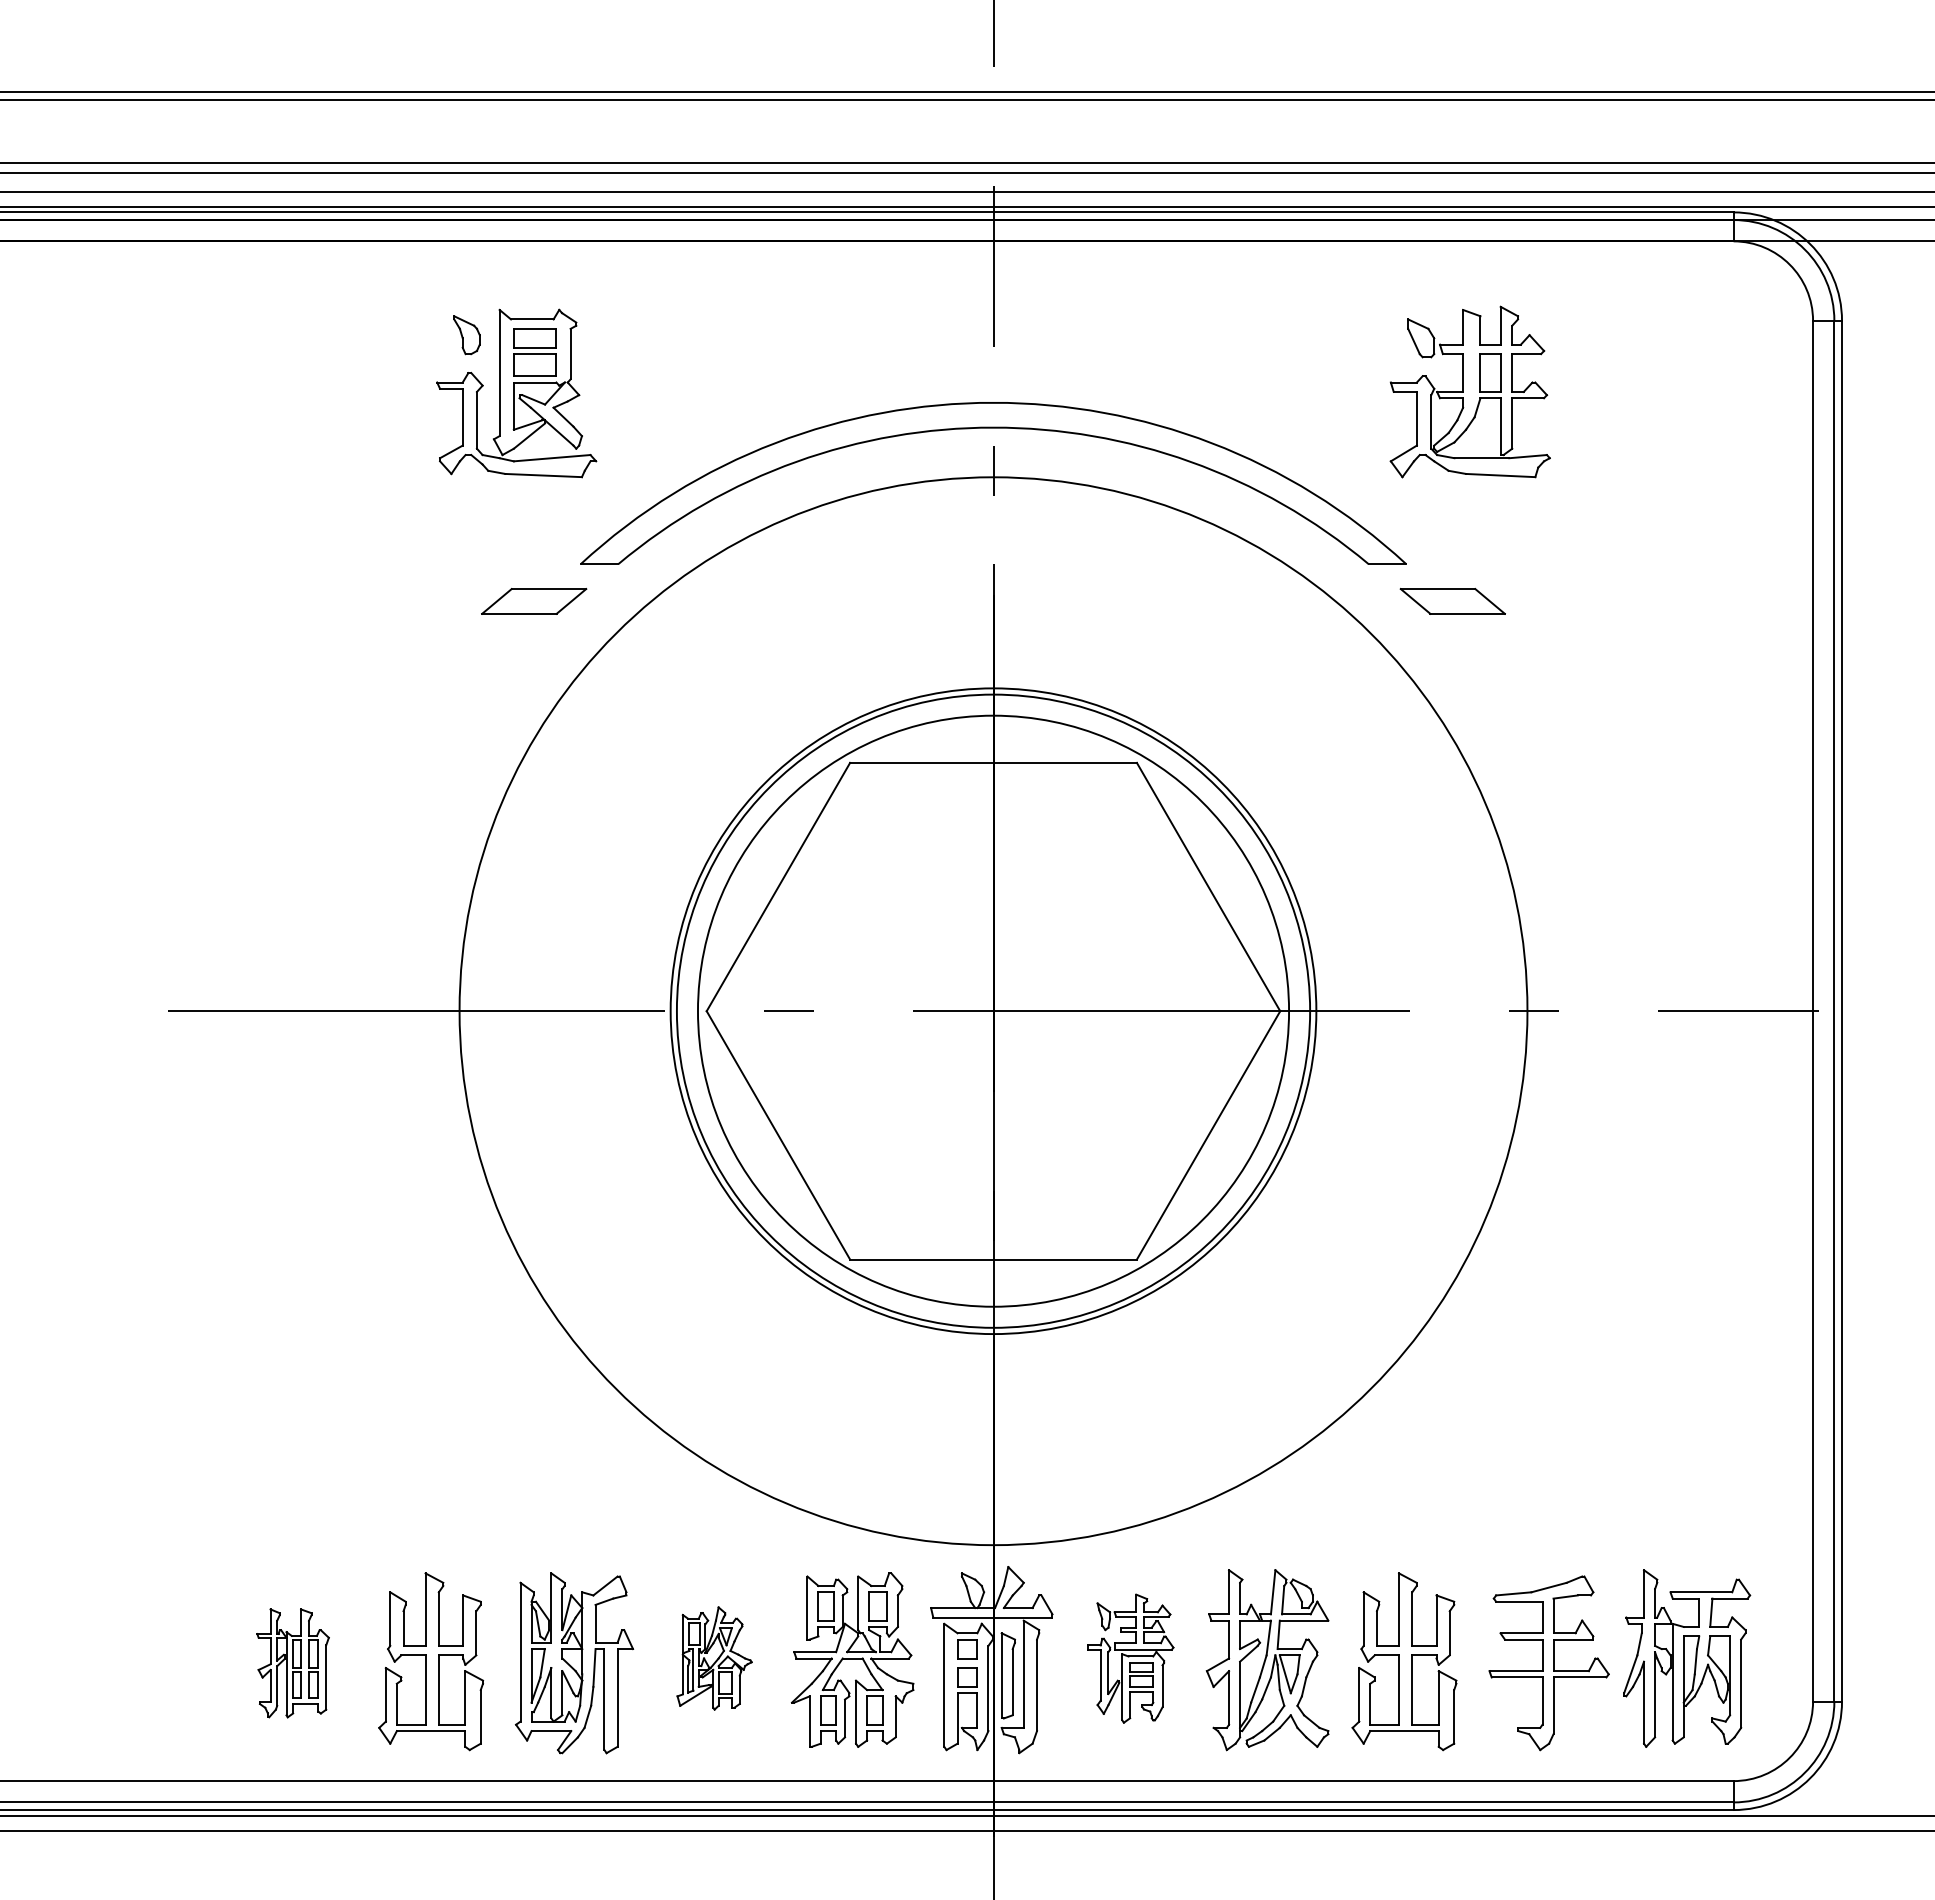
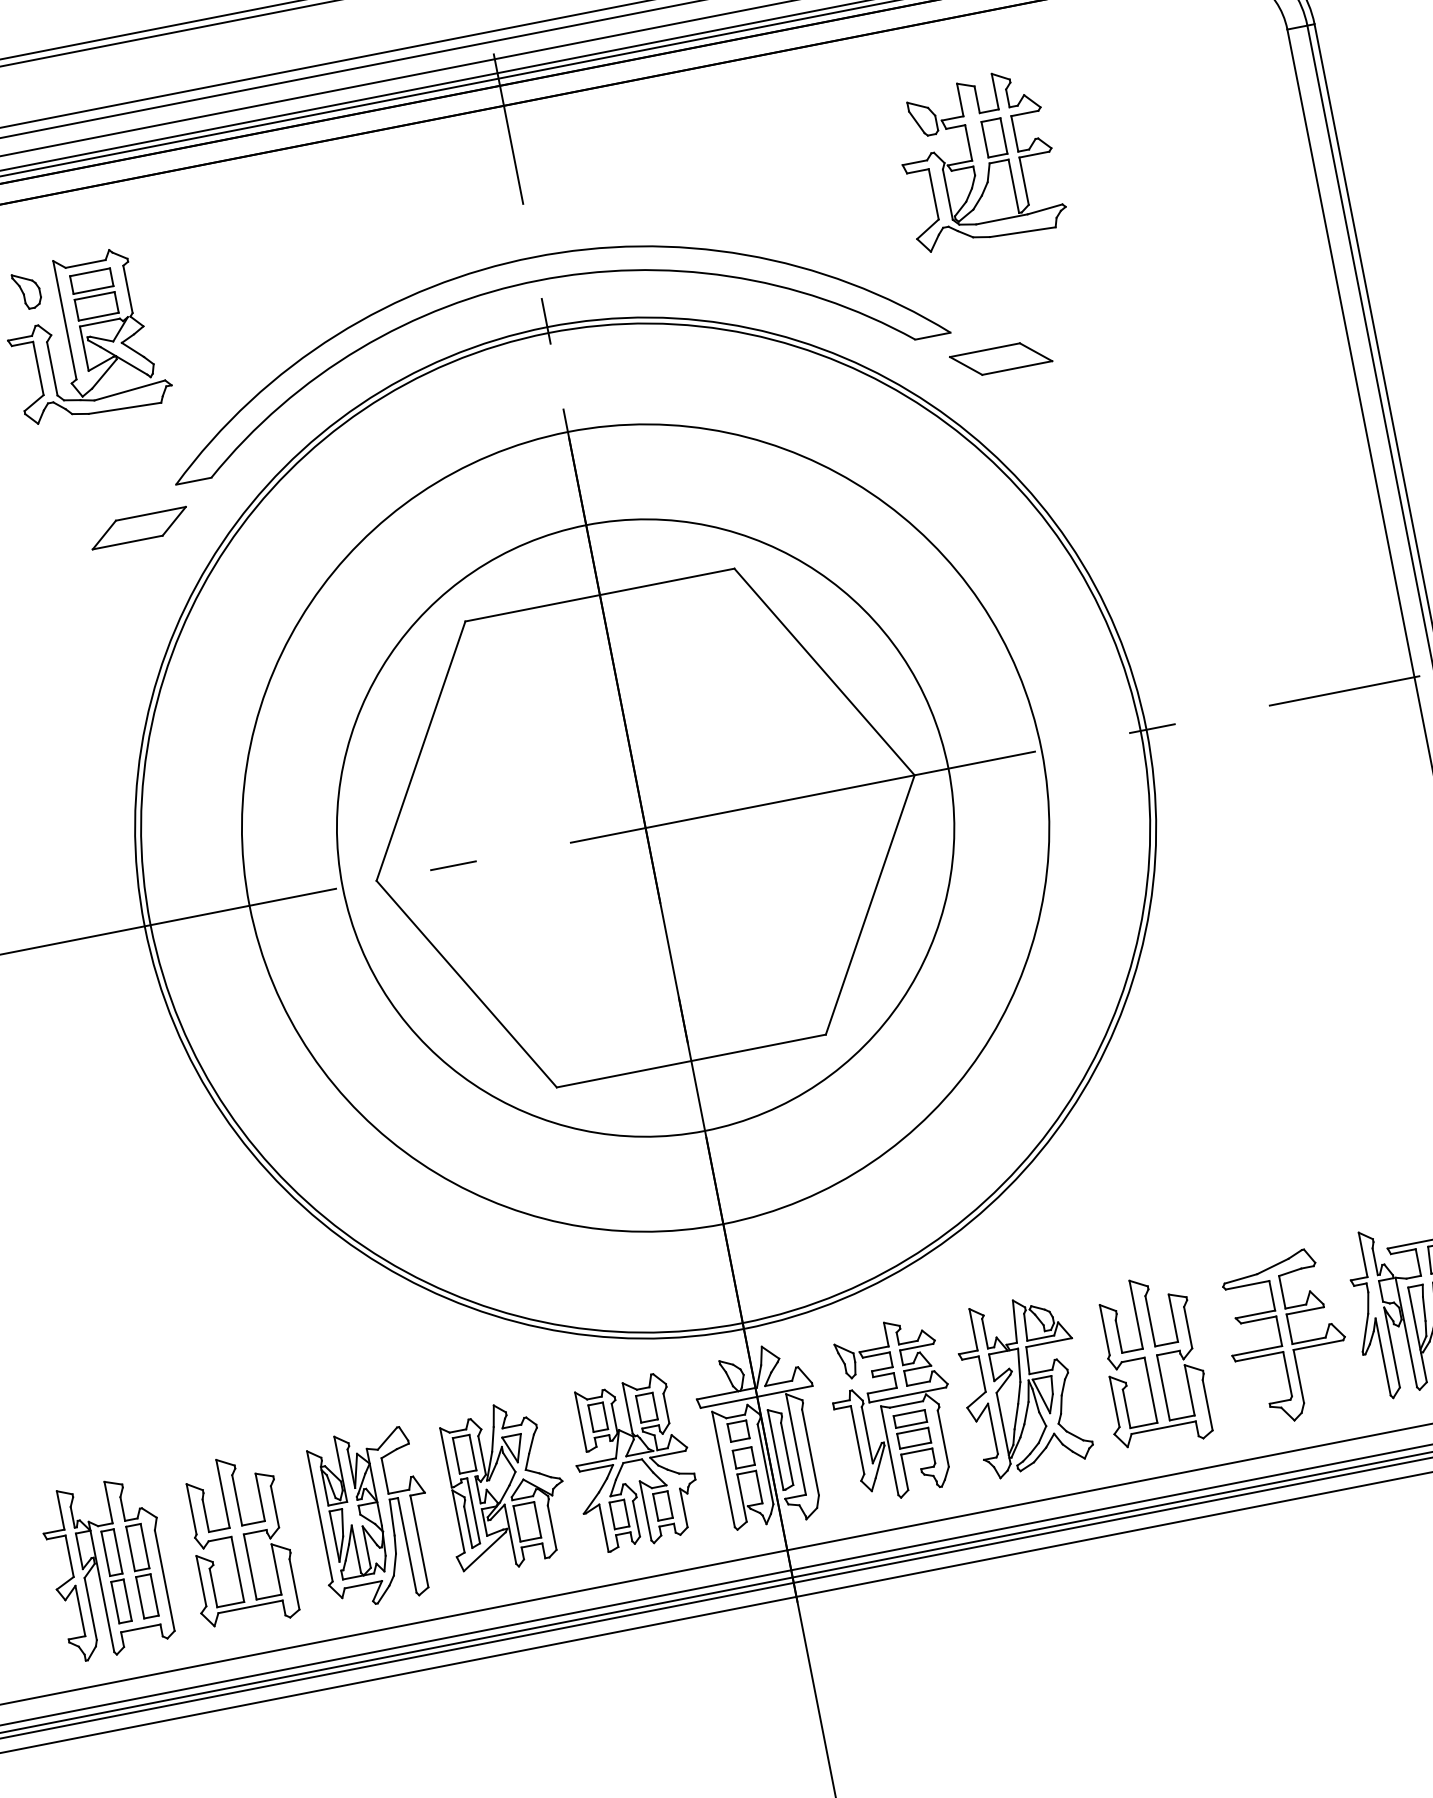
circle: (993, 1010) -> (645, 827), size x1.67
circle: (993, 1011) -> (645, 828), size x1.43
part: (714, 1658) -> (503, 1486), size x1.67
part: (1130, 1658) -> (893, 1410), size x1.43
part: (292, 1663) -> (108, 1568), size x1.67

